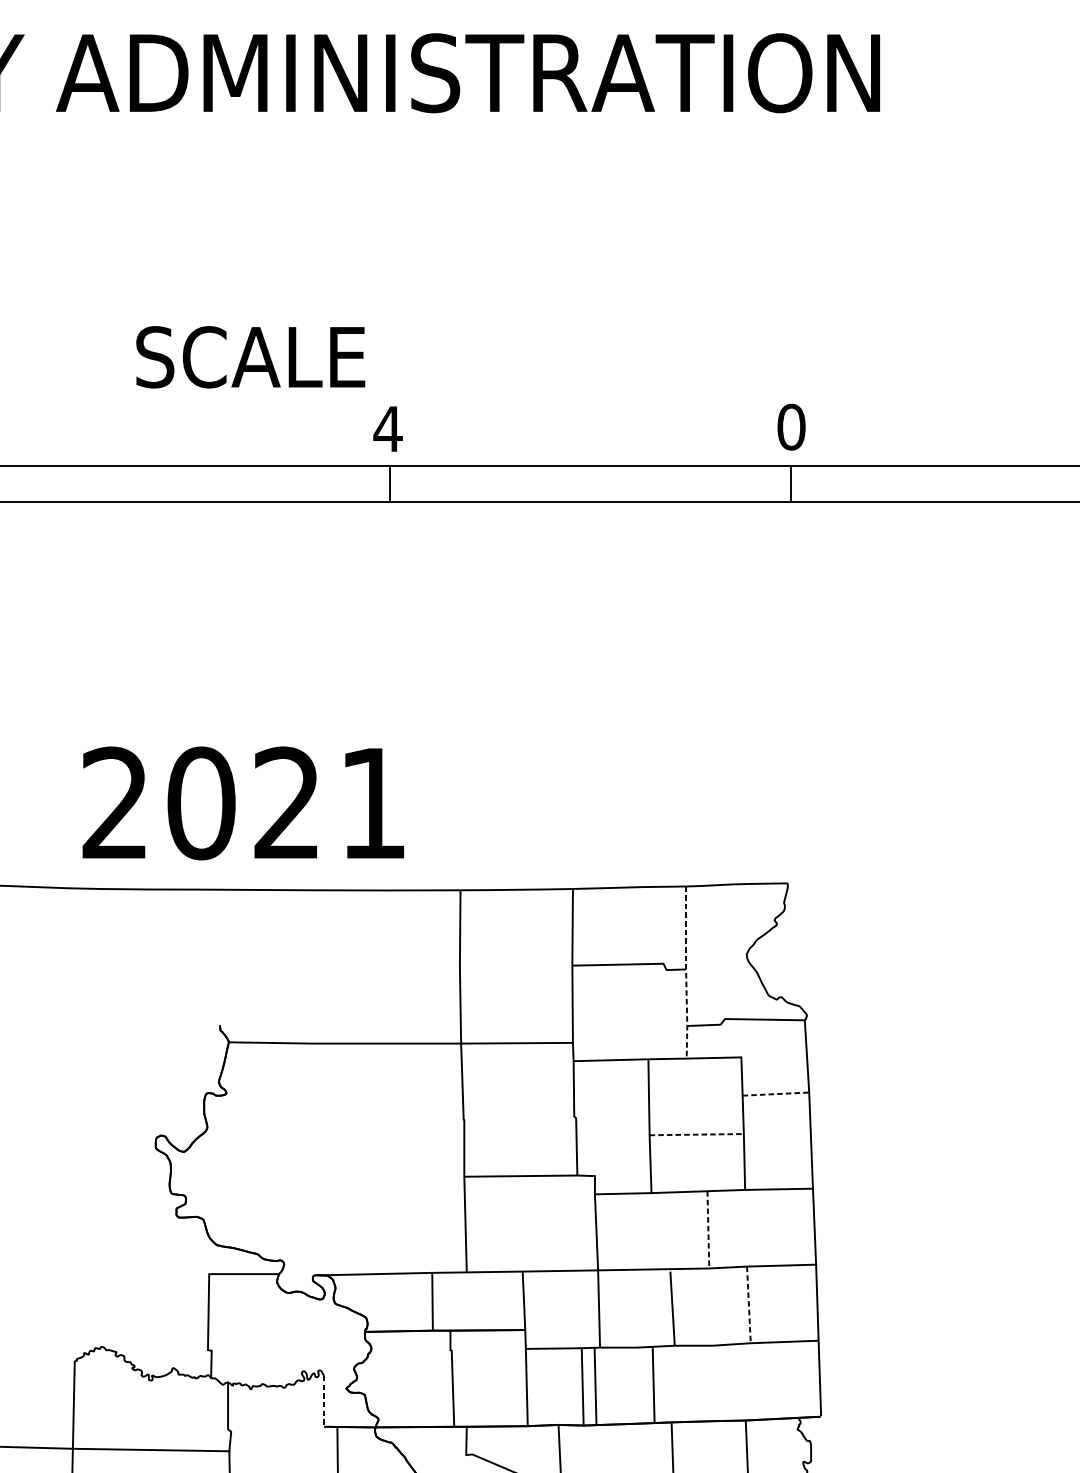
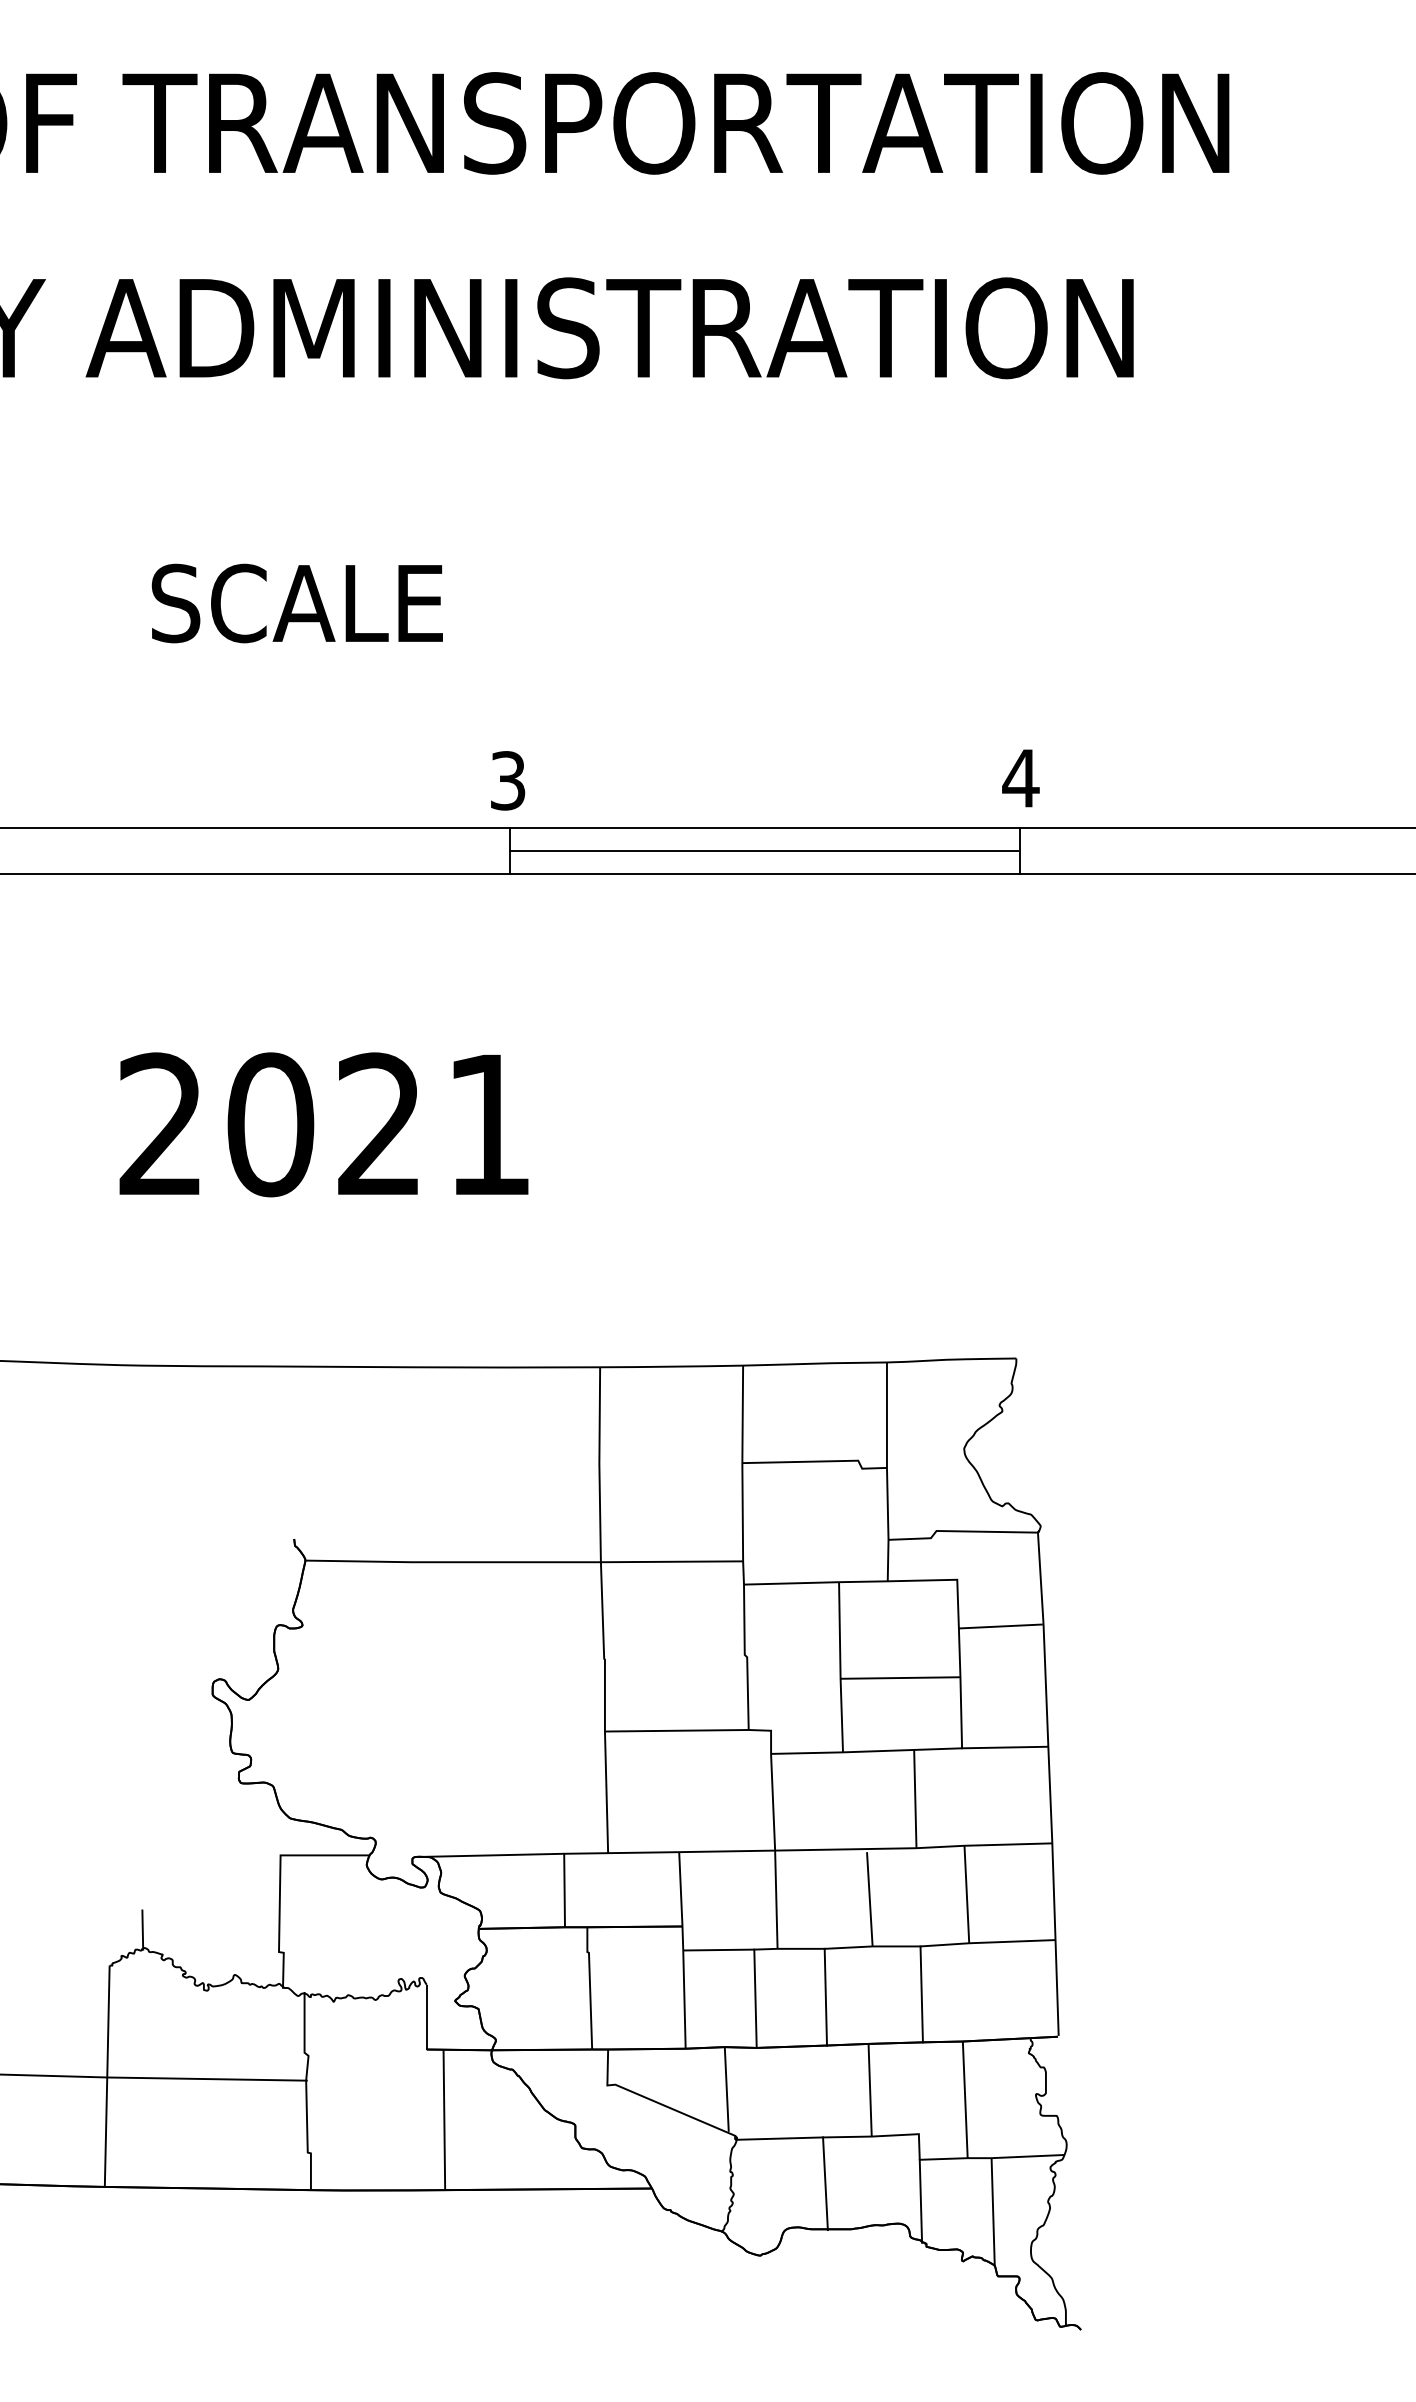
text: (250, 357) -> (296, 603), moved
text: (791, 427) -> (1020, 778), 0 -> 4
text: (387, 428) -> (507, 780), 4 -> 3
line: (589, 484) -> (764, 851), added
text: (242, 803) -> (323, 1124), moved
line: (686, 972) -> (887, 1471), dashed -> solid
line: (775, 1094) -> (1000, 1626), dashed -> solid
line: (696, 1135) -> (900, 1678), dashed -> solid
line: (708, 1230) -> (915, 1799), dashed -> solid
line: (748, 1304) -> (966, 1894), dashed -> solid
line: (100, 1332) -> (142, 1929), added
line: (595, 1385) -> (825, 1996), moved
line: (653, 1385) -> (921, 1994), moved
line: (323, 1401) -> (426, 2017), dashed -> solid

